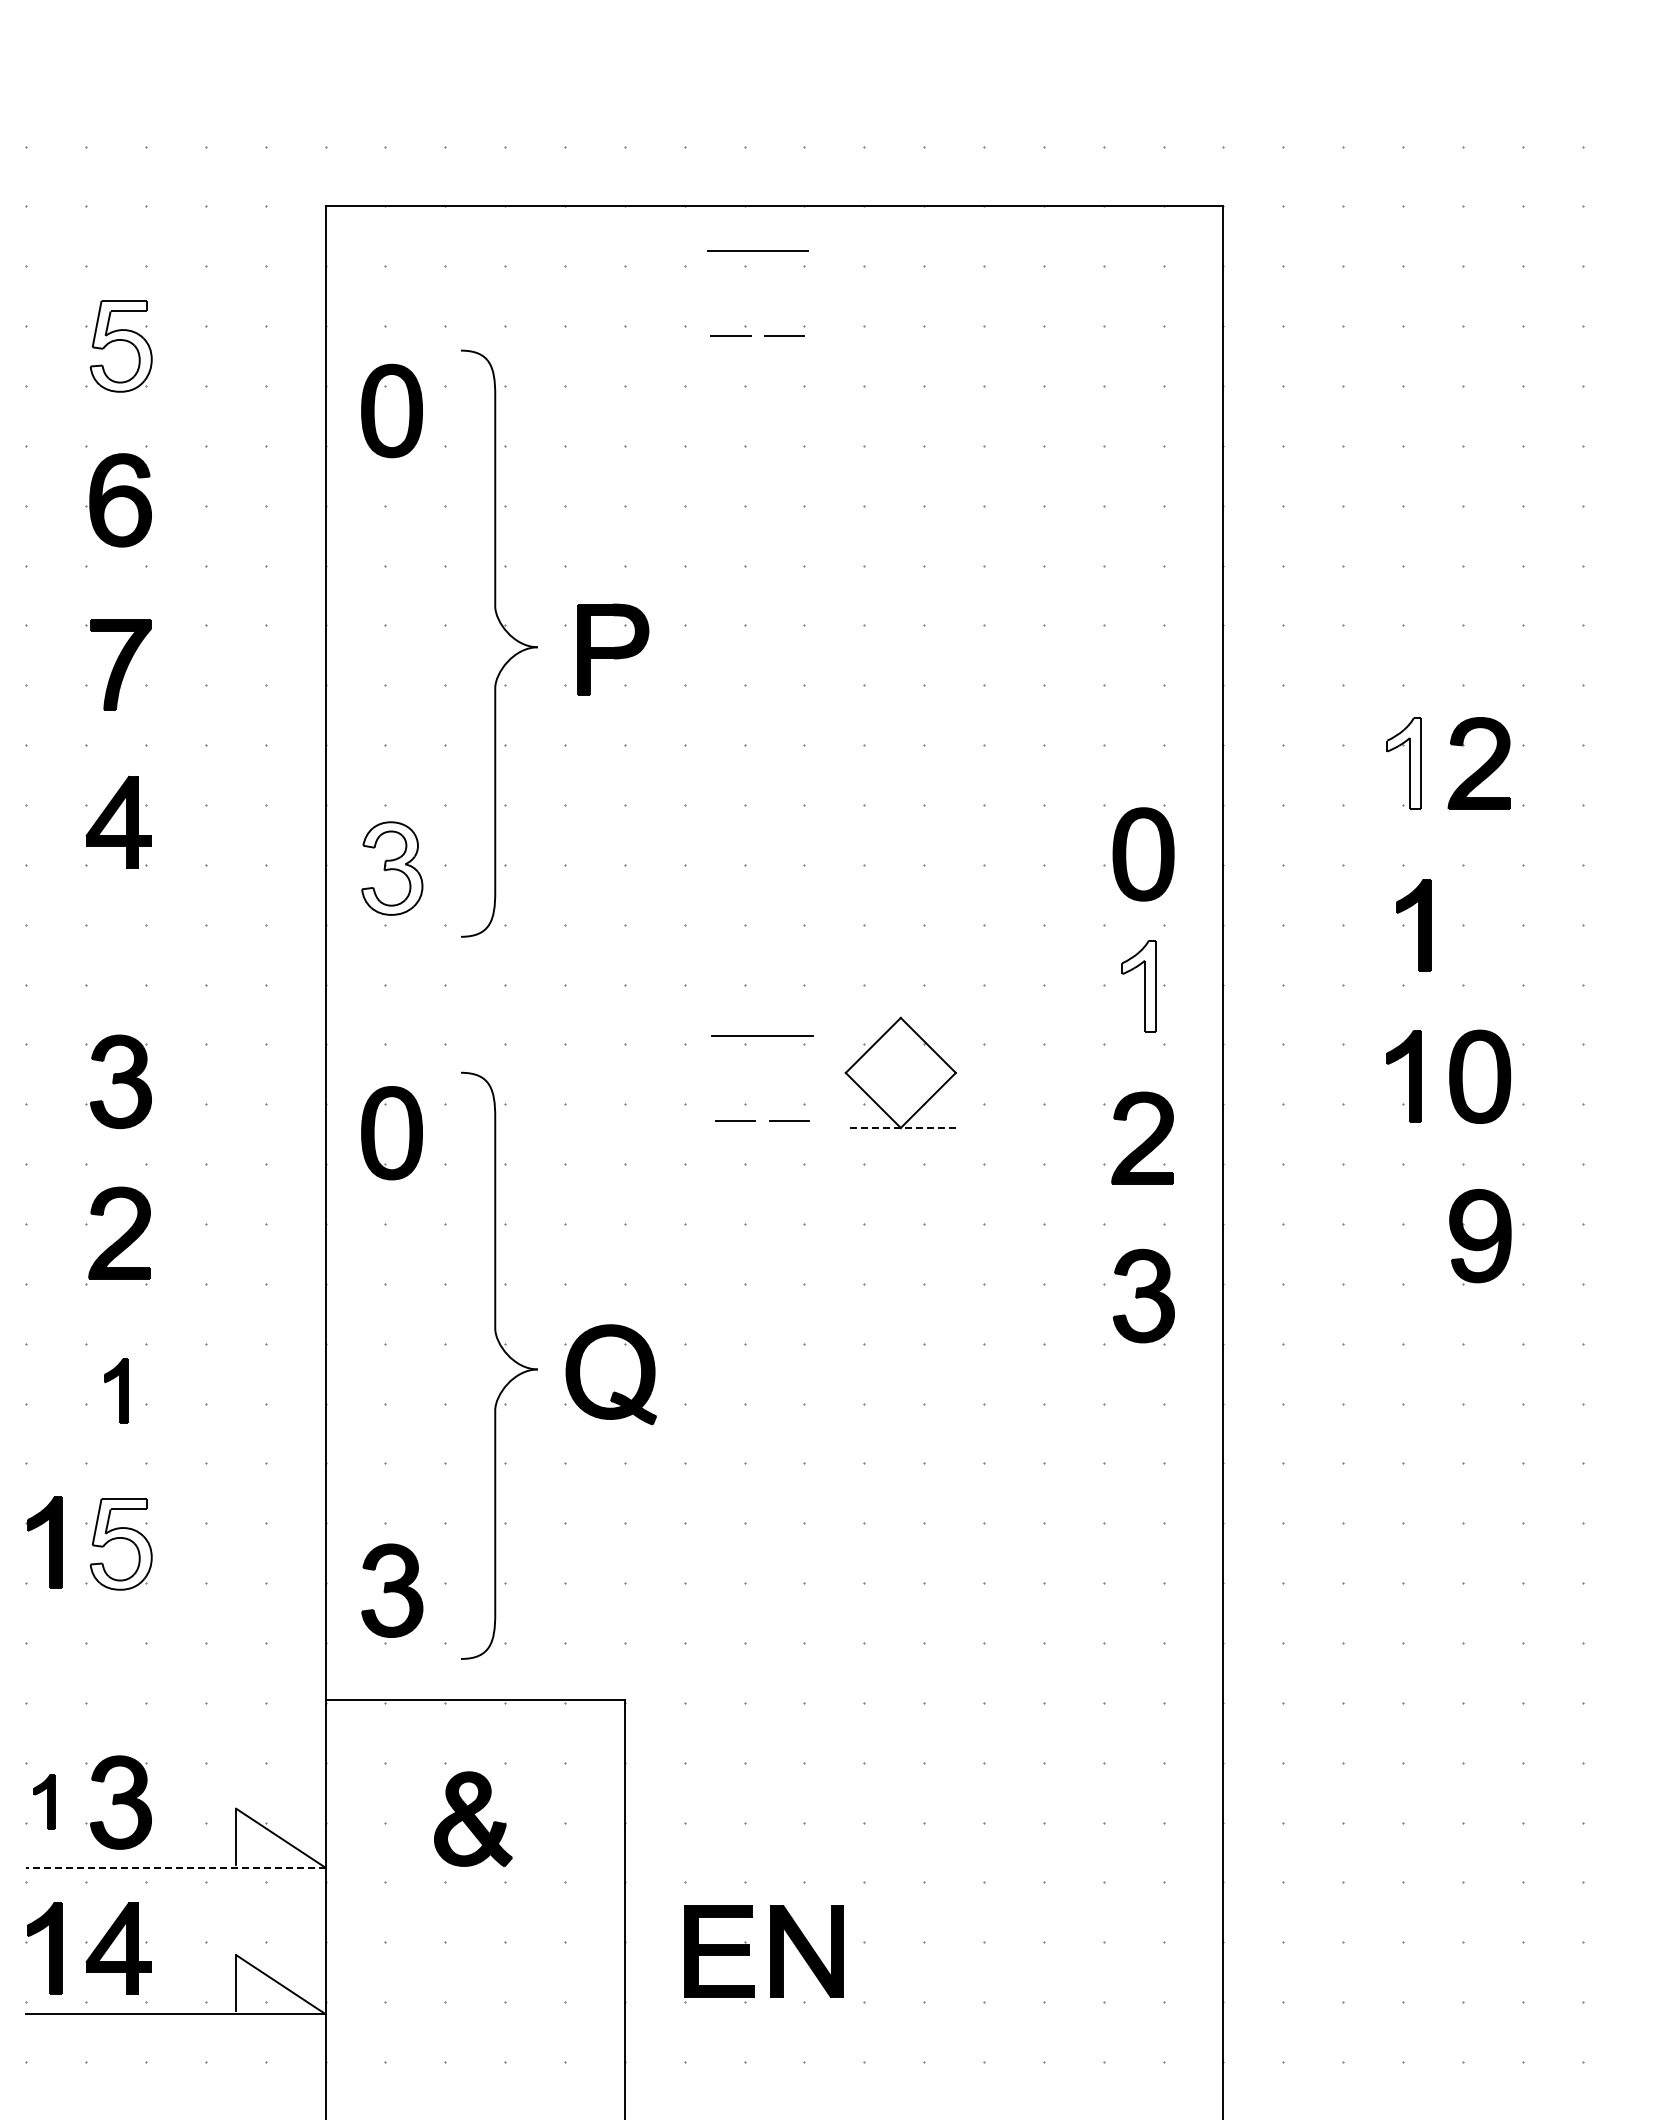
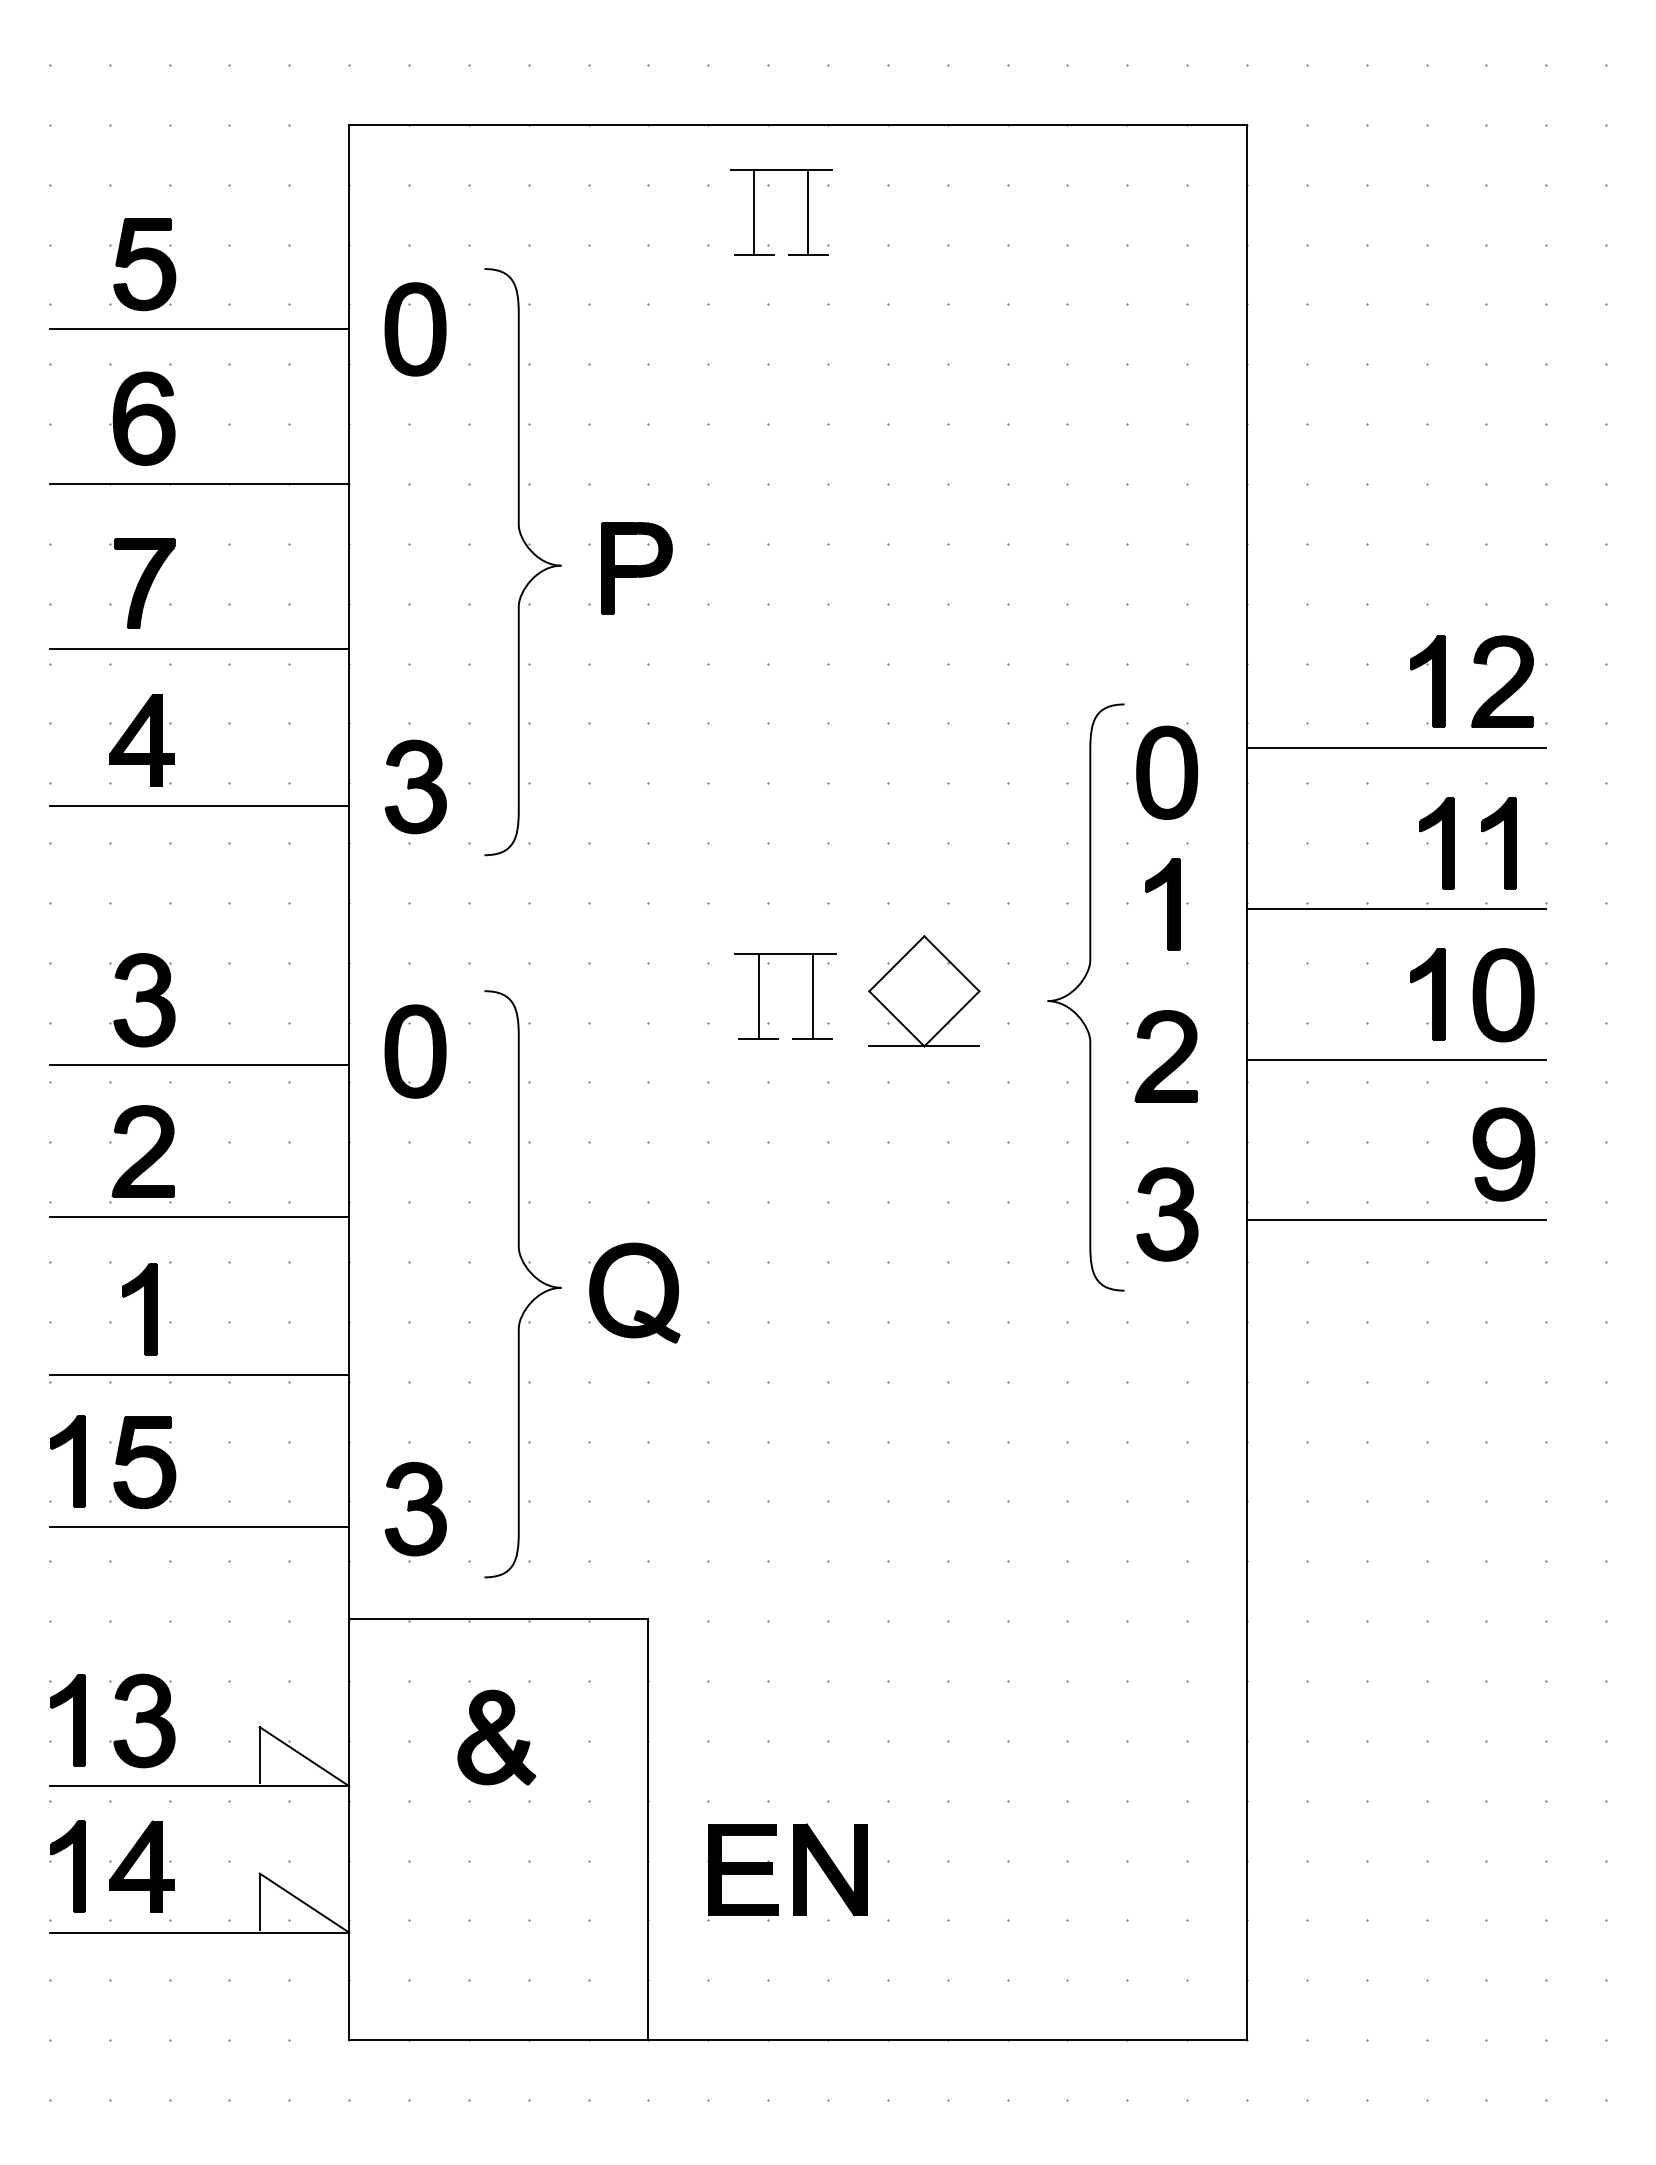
line: (730, 293) -> (754, 211), added
line: (784, 293) -> (808, 211), added
fill: (120, 346) -> (144, 264), added
line: (175, 411) -> (199, 329), added
line: (175, 565) -> (199, 483), added
line: (175, 730) -> (199, 648), added
fill: (1403, 763) -> (1427, 681), added
line: (1372, 829) -> (1396, 747), added
fill: (391, 868) -> (415, 786), added
line: (175, 888) -> (199, 806), added
part: (1474, 925) -> (1498, 843), added
fill: (1138, 985) -> (1162, 903), added
line: (1372, 991) -> (1396, 909), added
part: (1053, 1070) -> (1077, 988), added
line: (734, 1078) -> (758, 996), added
line: (788, 1078) -> (812, 996), added
line: (900, 1128) -> (924, 1046), dashed -> solid
line: (1372, 1142) -> (1396, 1060), added
line: (175, 1147) -> (199, 1065), added
line: (175, 1299) -> (199, 1217), added
line: (1372, 1301) -> (1396, 1219), added
part: (115, 1391) -> (139, 1309), size x1.43
line: (175, 1457) -> (199, 1375), added
fill: (120, 1544) -> (144, 1462), added
line: (175, 1609) -> (199, 1527), added
part: (43, 1802) -> (67, 1720), size x1.67
line: (175, 1868) -> (199, 1786), dashed -> solid

